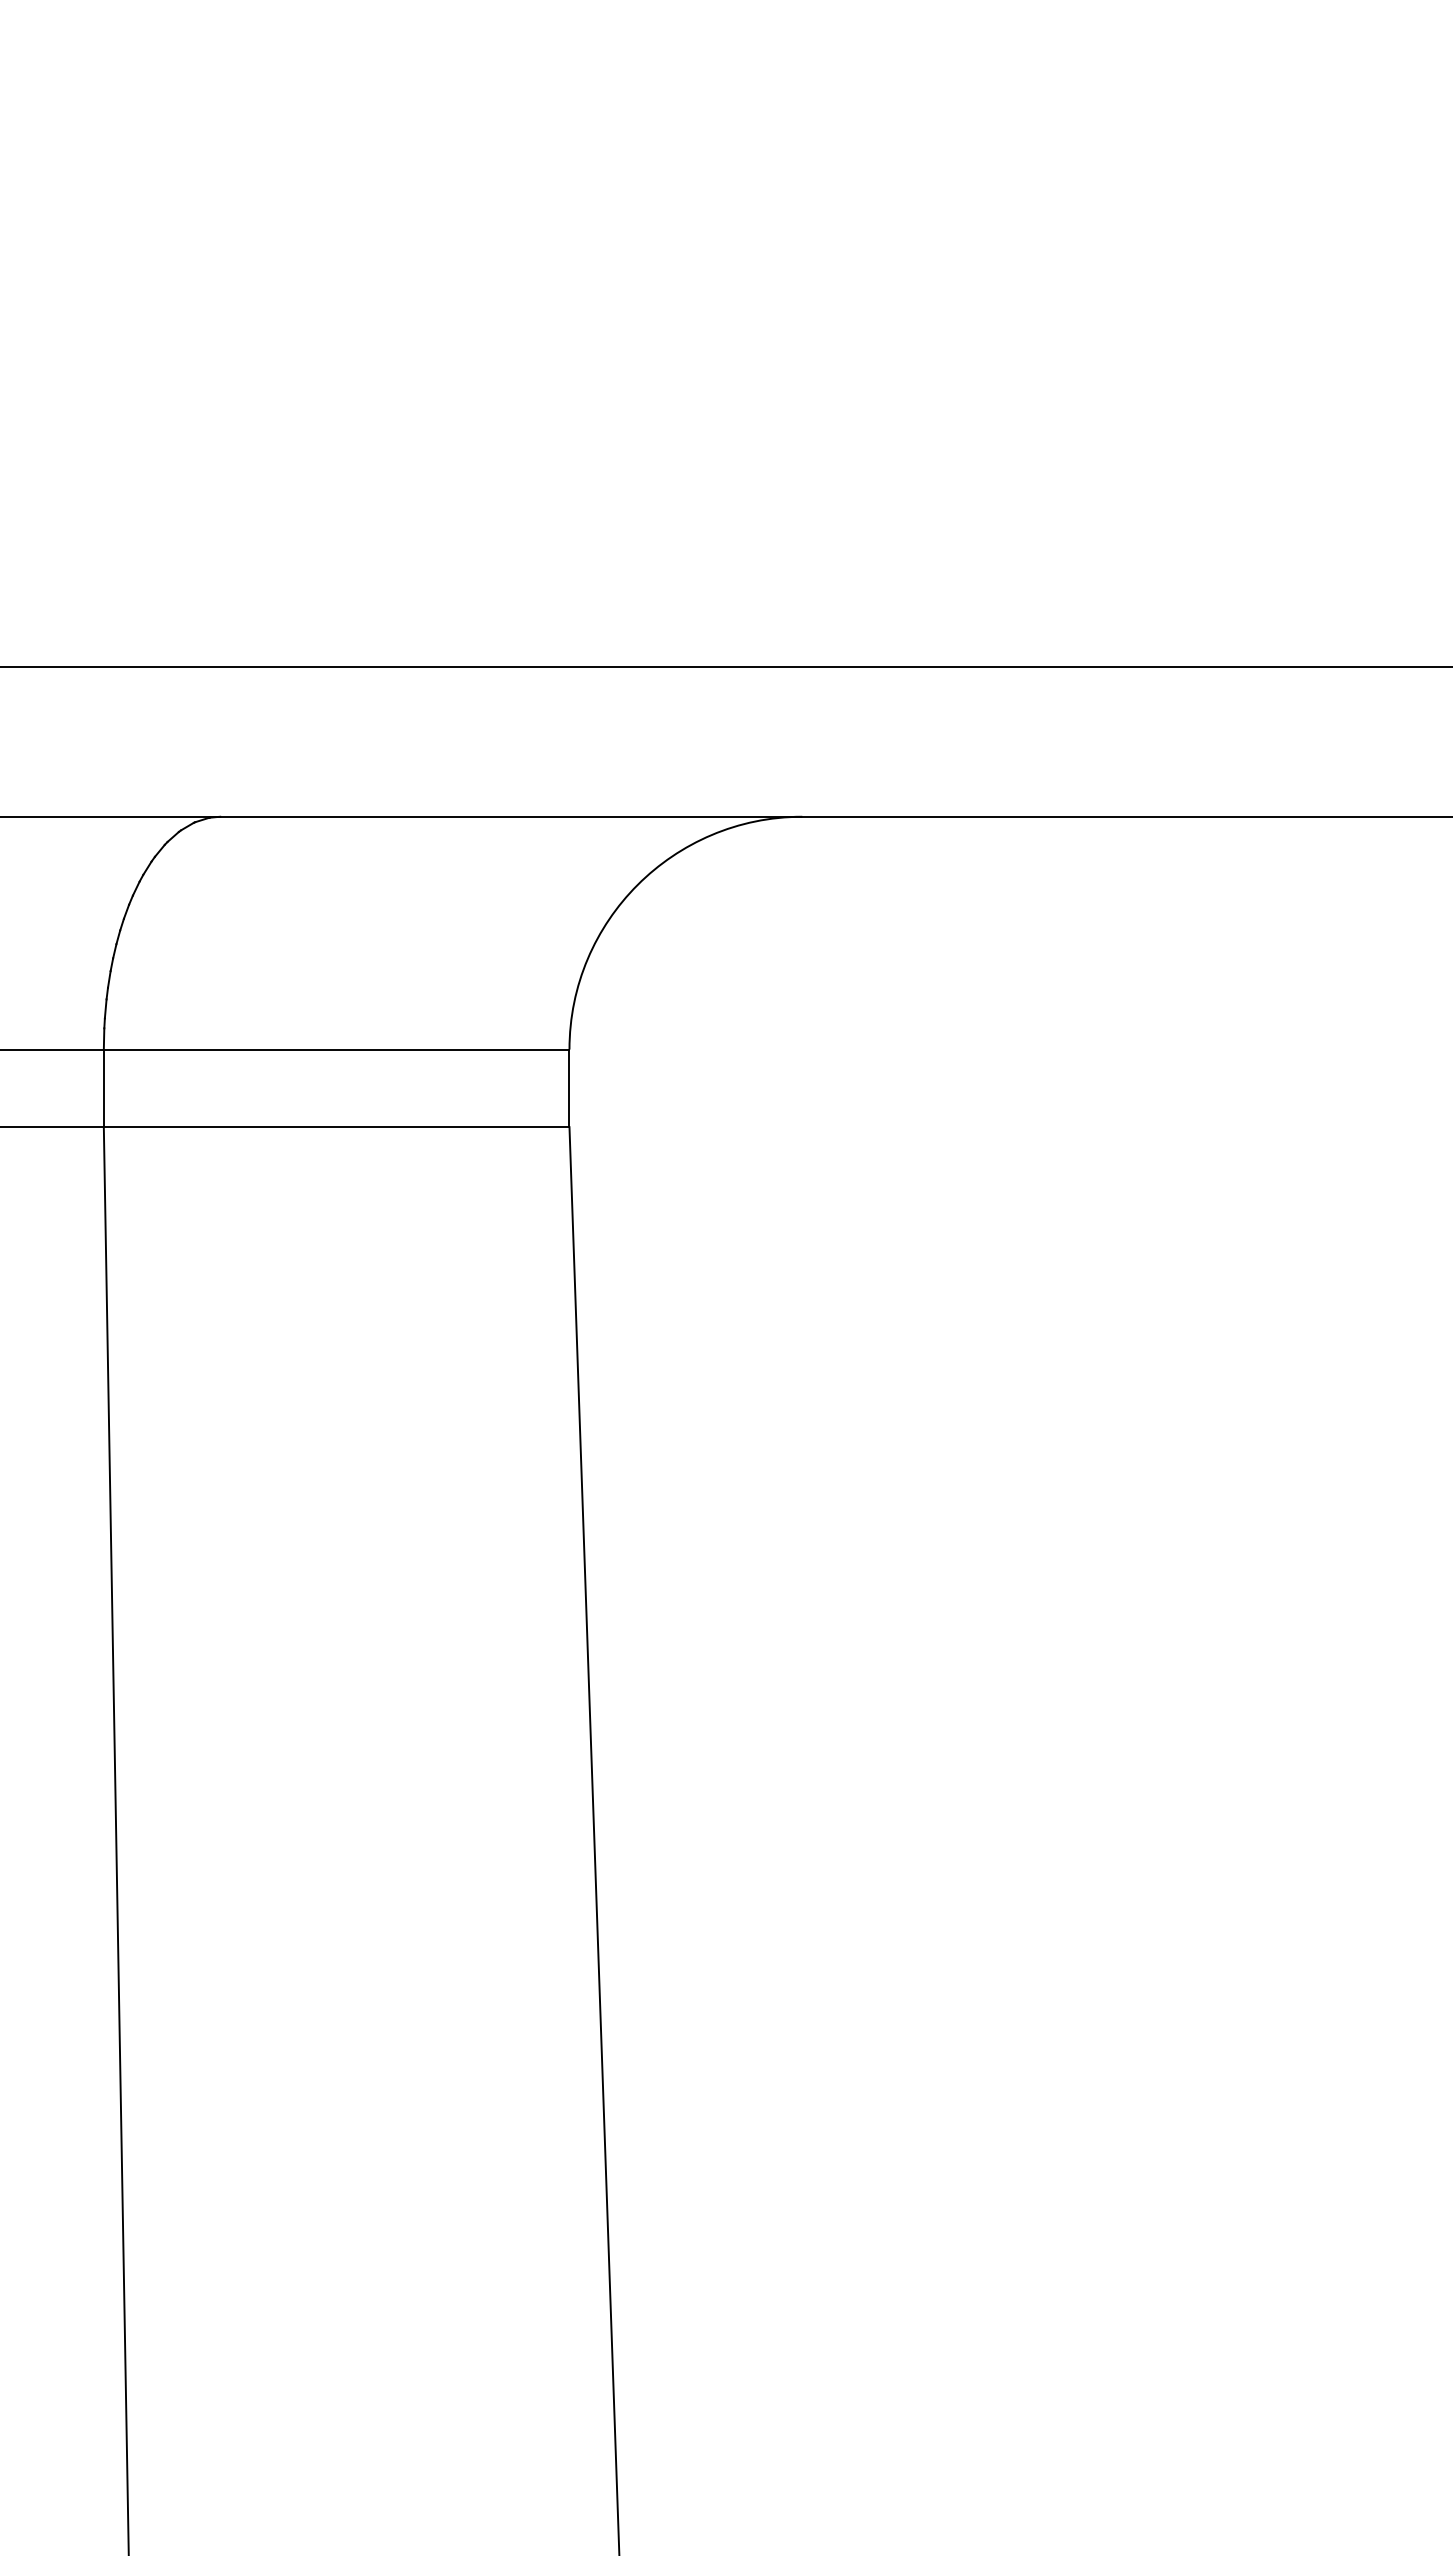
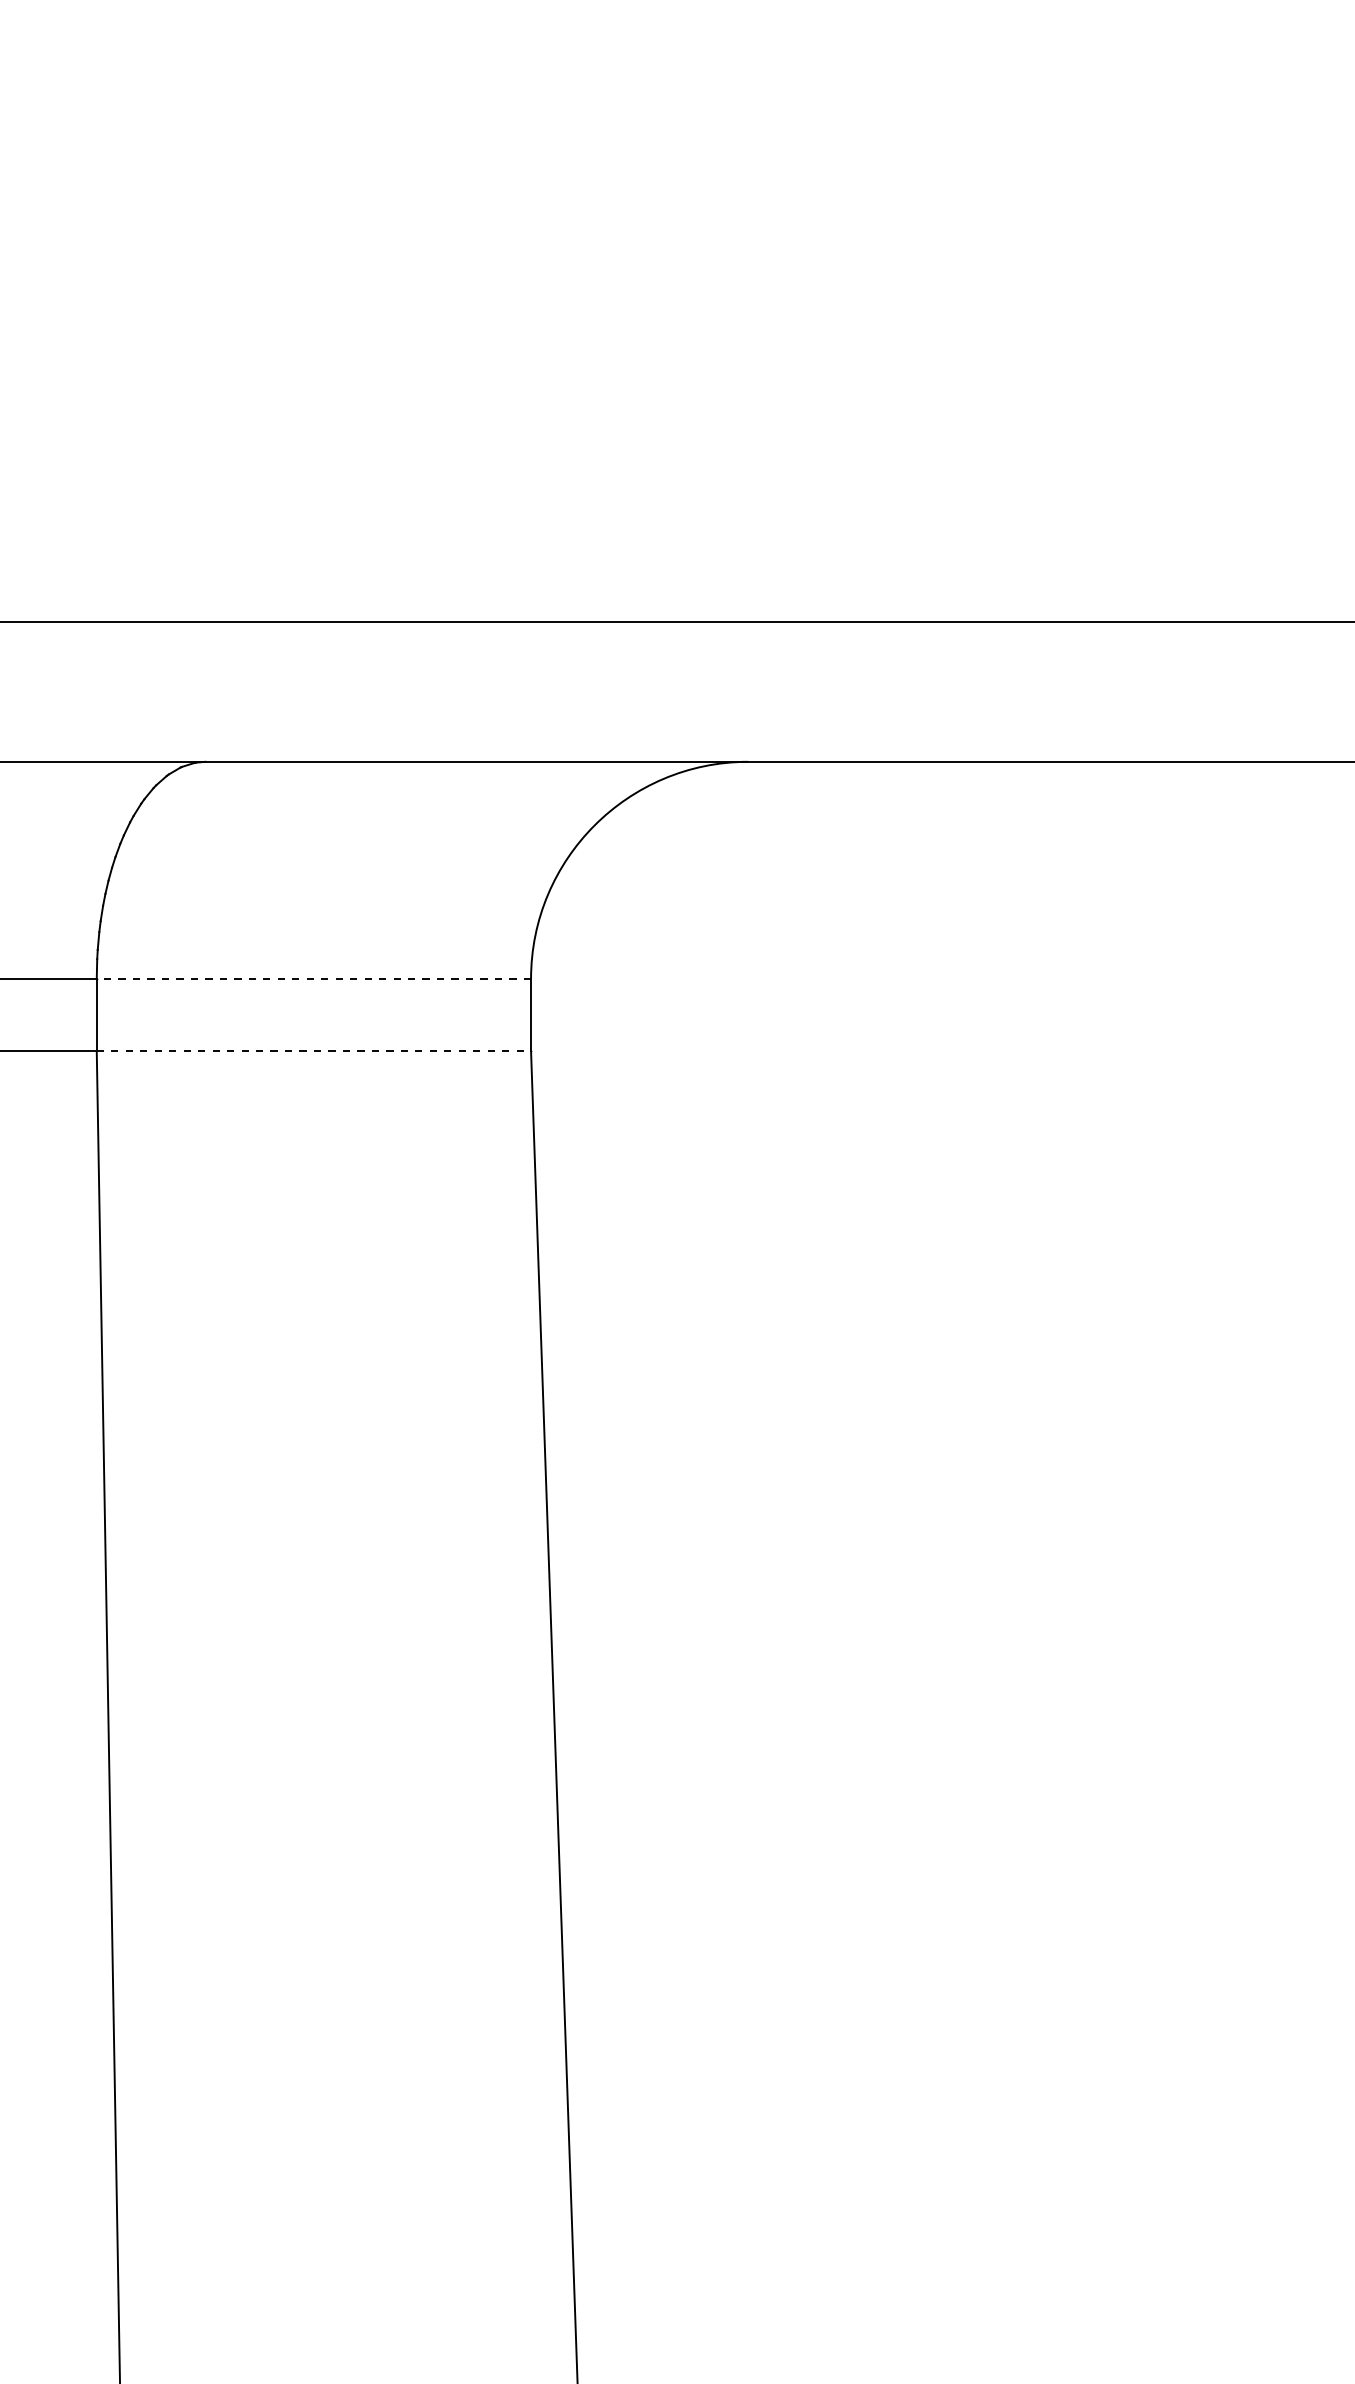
line: (336, 1049) -> (313, 978), solid -> dashed
line: (337, 1127) -> (314, 1051), solid -> dashed

